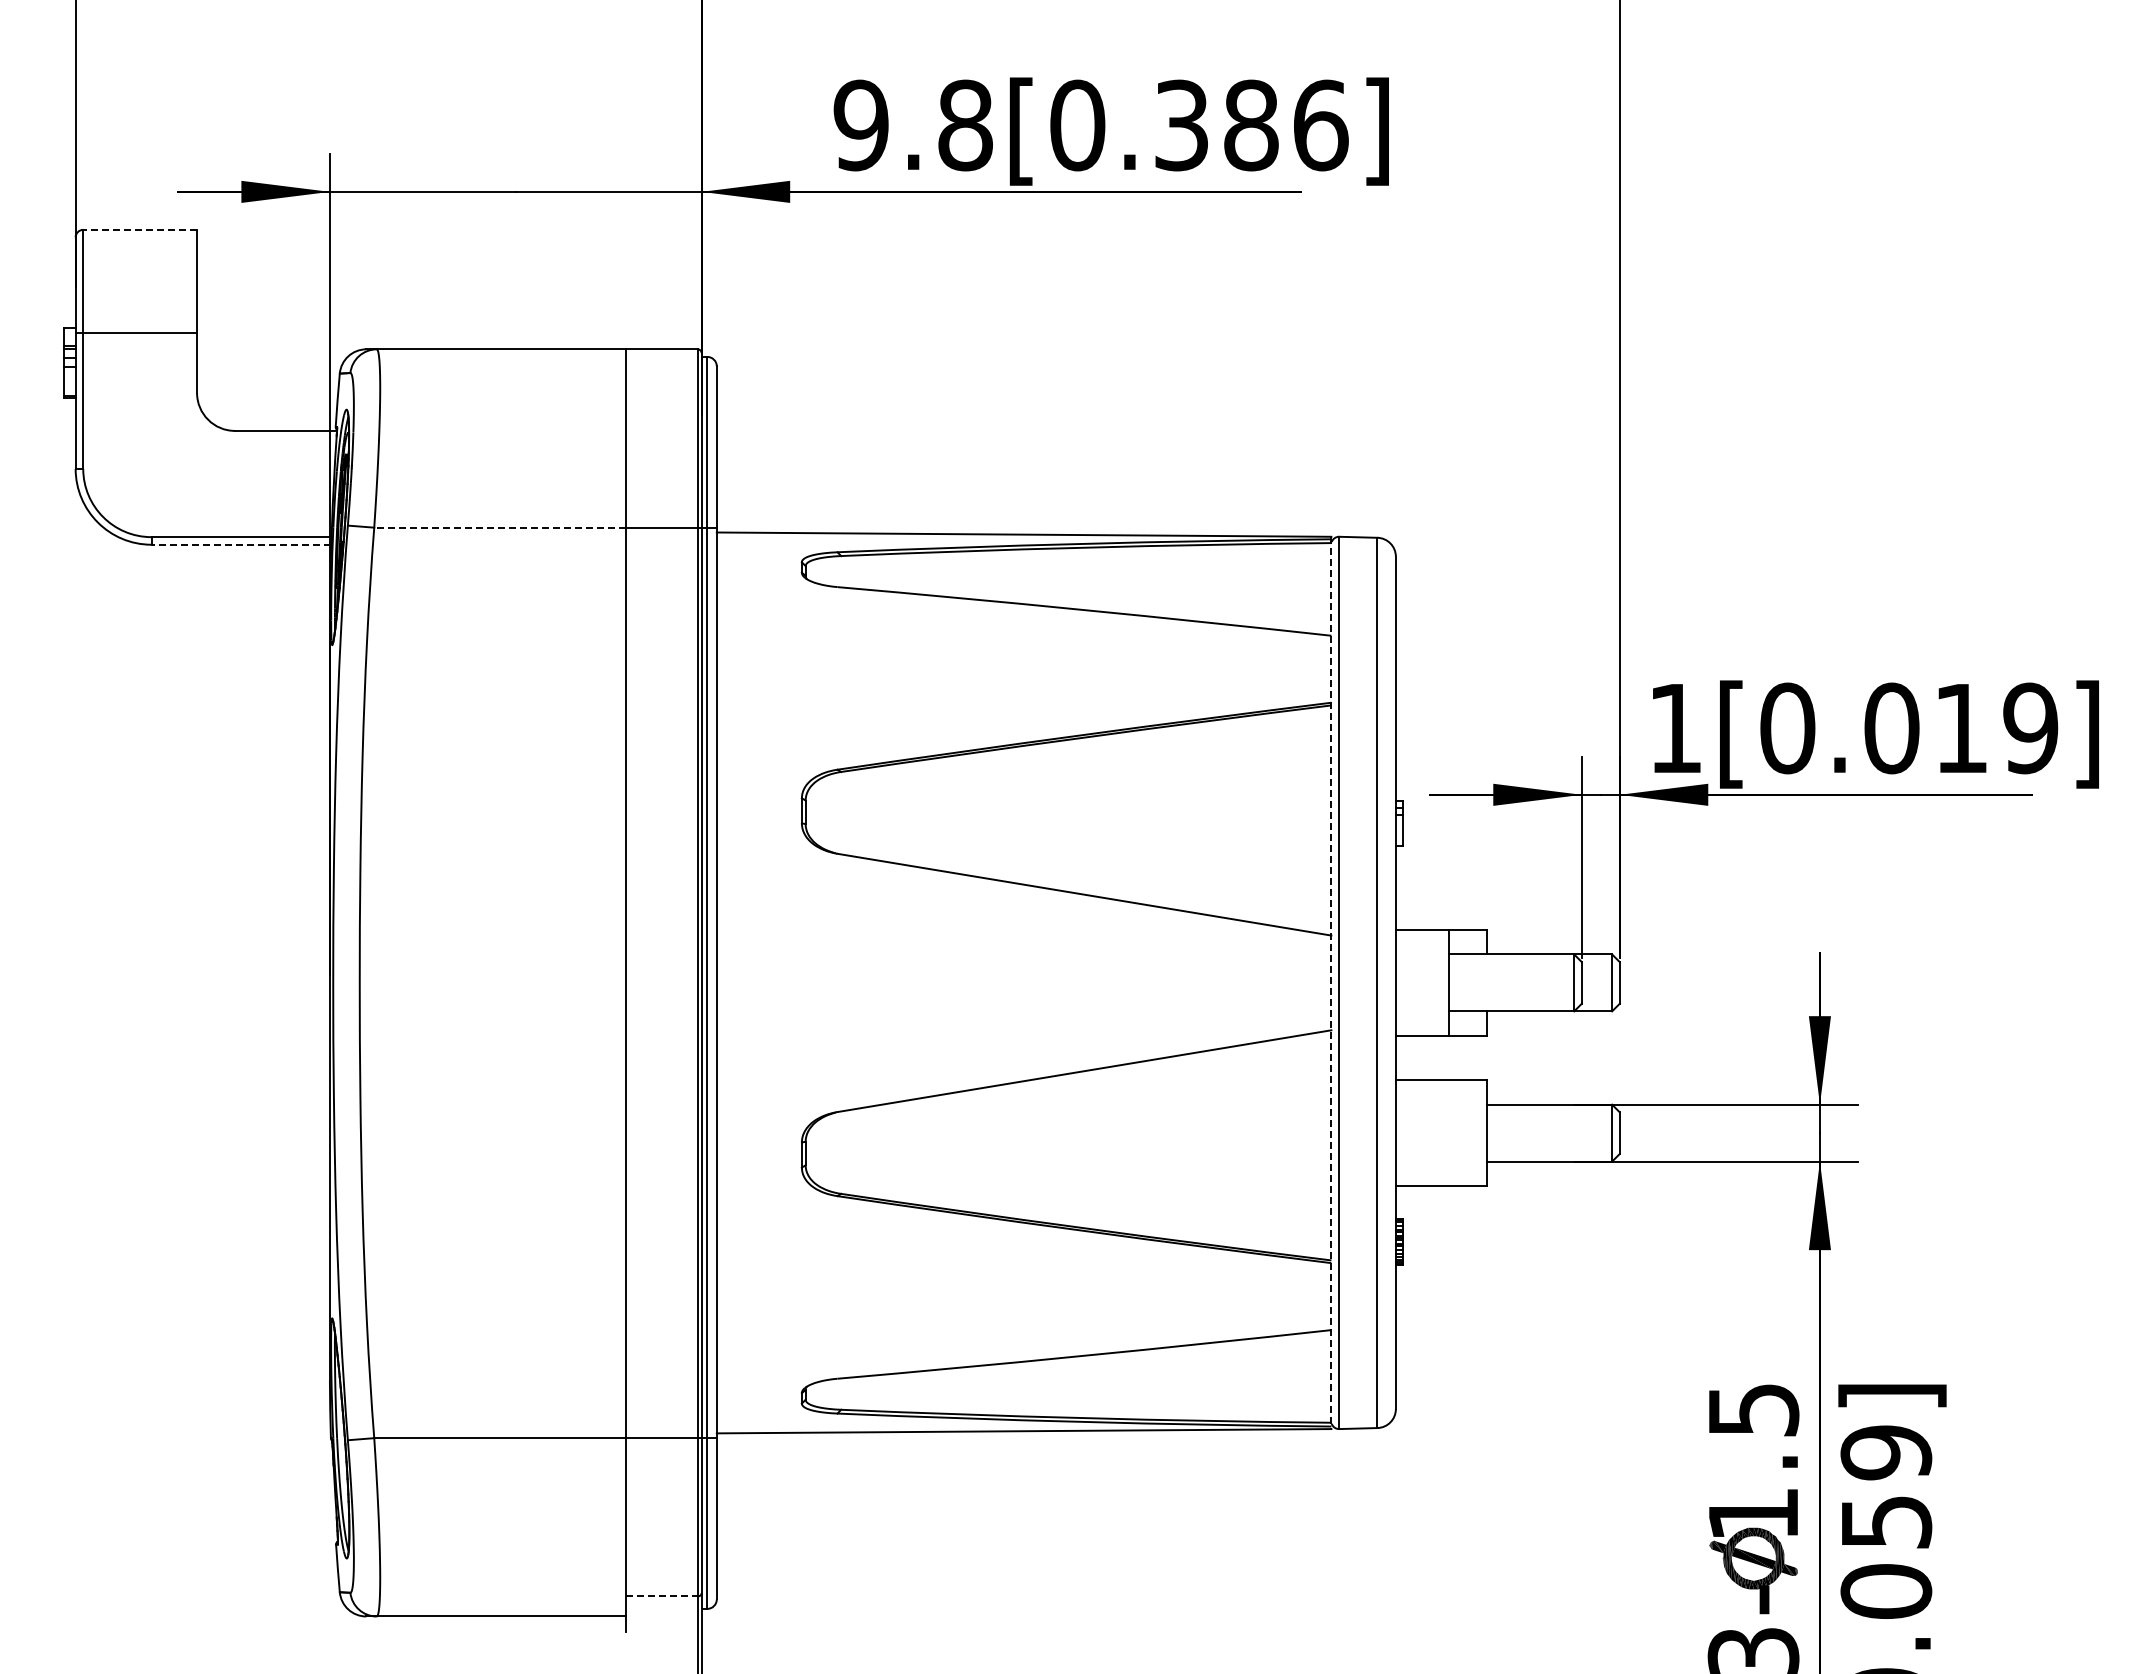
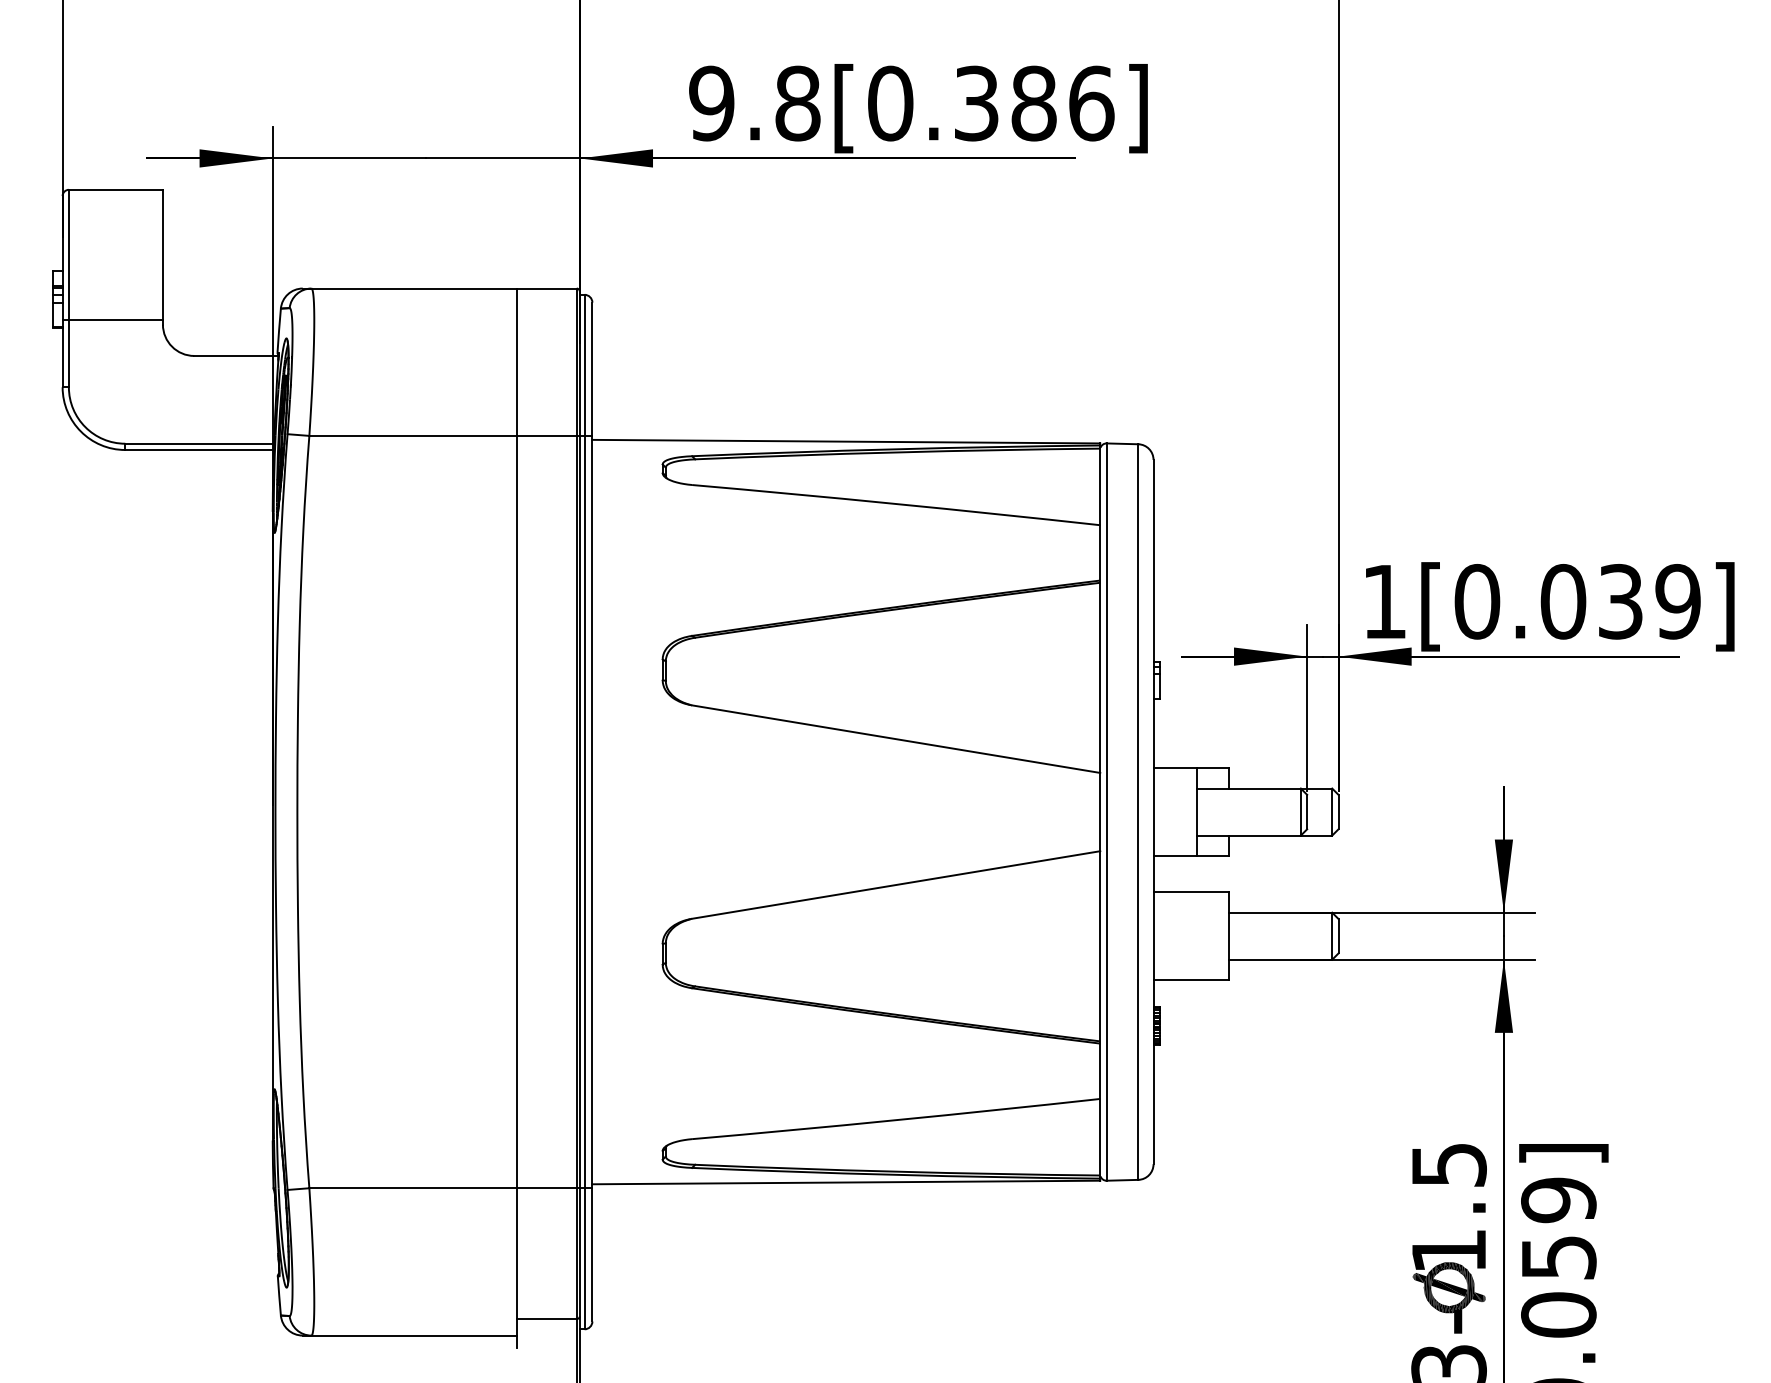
line: (140, 229) -> (116, 189), dashed -> solid
line: (136, 333) -> (112, 320), moved
line: (500, 527) -> (413, 435), dashed -> solid
line: (241, 544) -> (199, 449), dashed -> solid
text: (1961, 728) -> (1620, 601), 1[0.019] -> 1[0.039]
line: (1331, 983) -> (1100, 812), dashed -> solid
line: (662, 1596) -> (547, 1319), dashed -> solid

